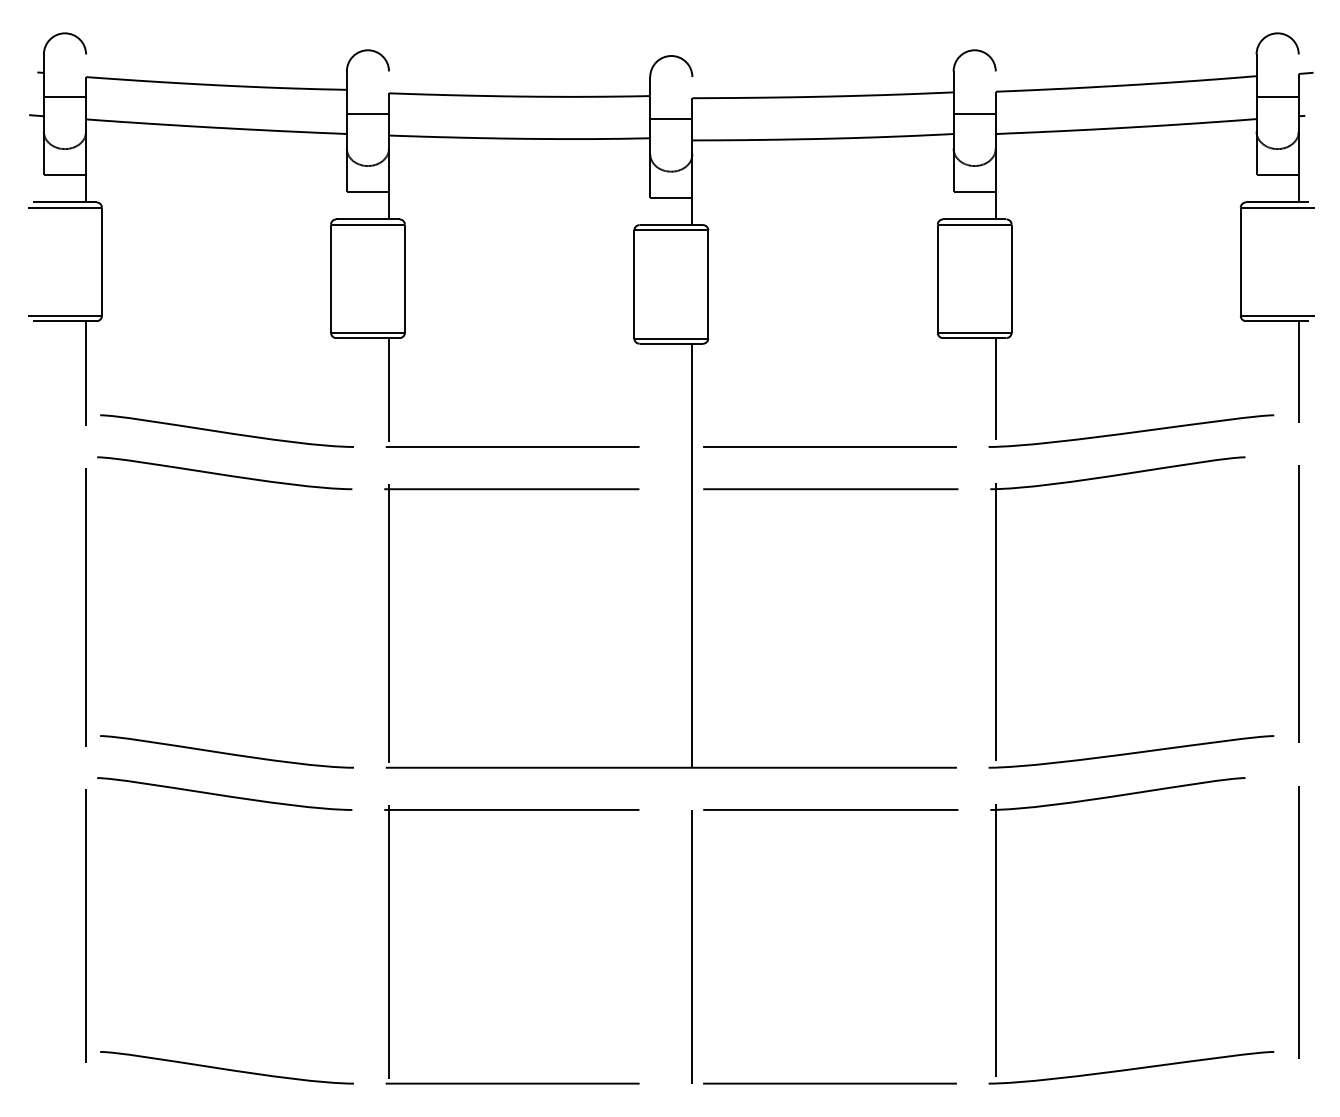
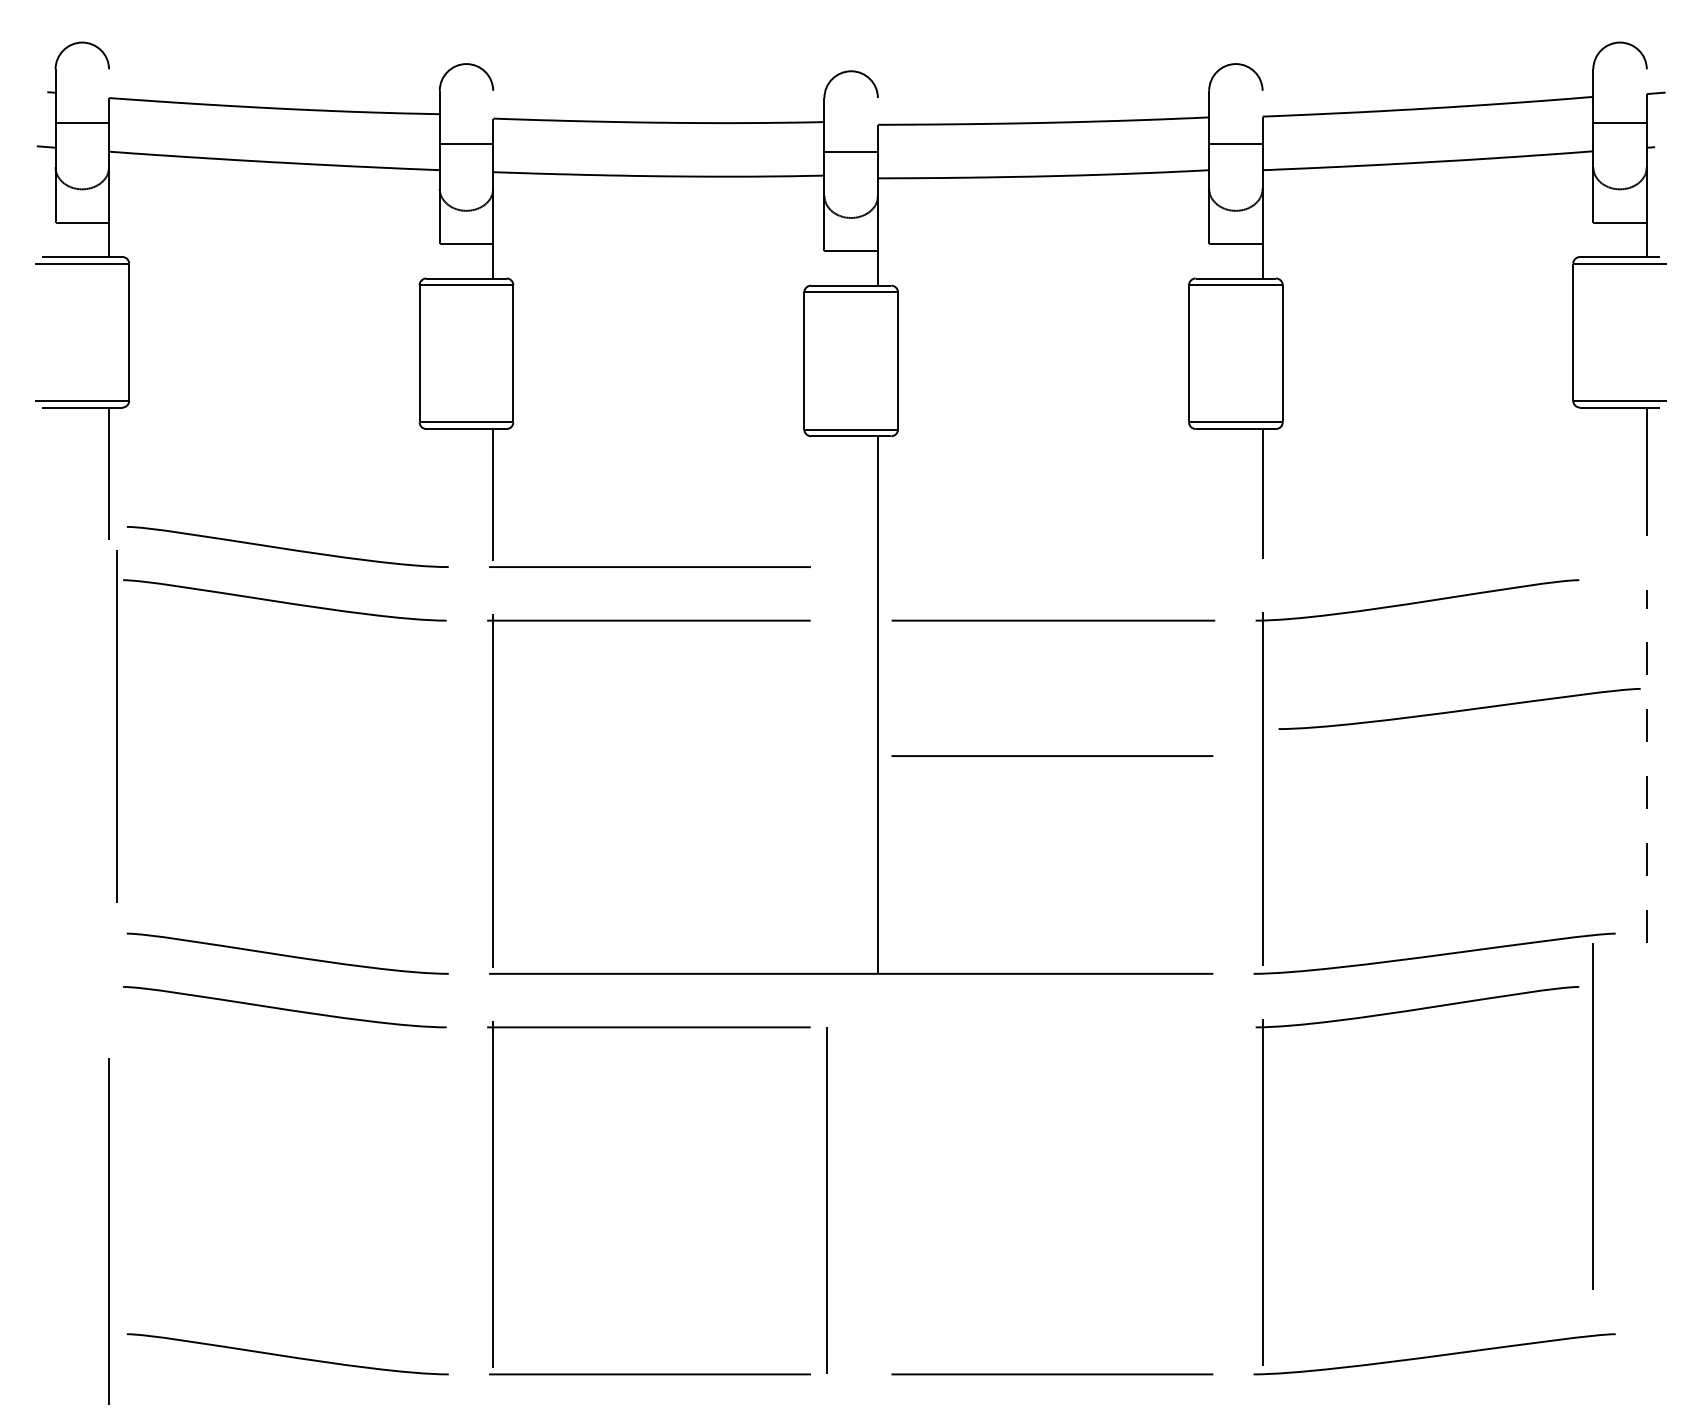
curve: (1131, 432) -> (1459, 710), moved
line: (830, 446) -> (1052, 755), moved
line: (1298, 604) -> (1646, 766), solid -> dashed
line: (85, 607) -> (116, 726), moved
line: (830, 810) -> (1053, 1027), removed
line: (1298, 922) -> (1592, 1116), moved
line: (85, 925) -> (108, 1231), moved
line: (692, 946) -> (826, 1200), moved

